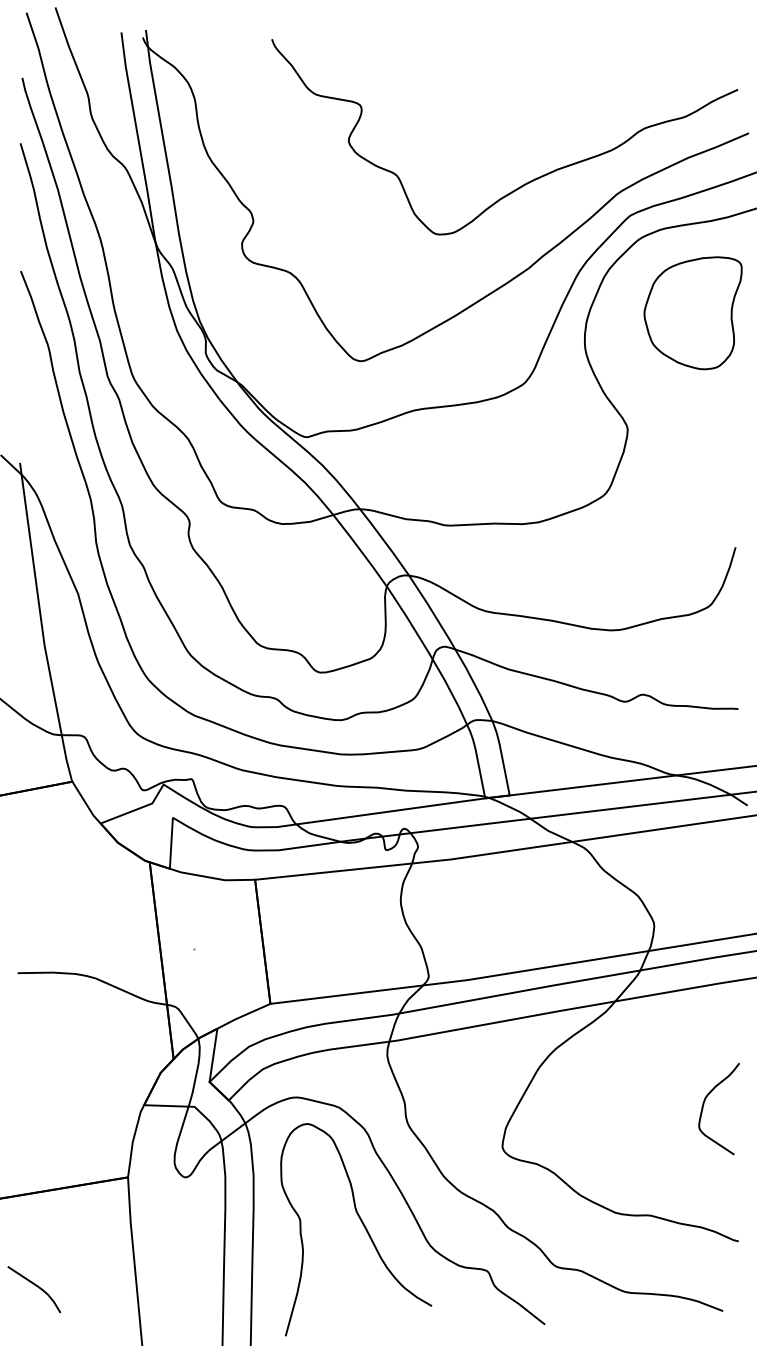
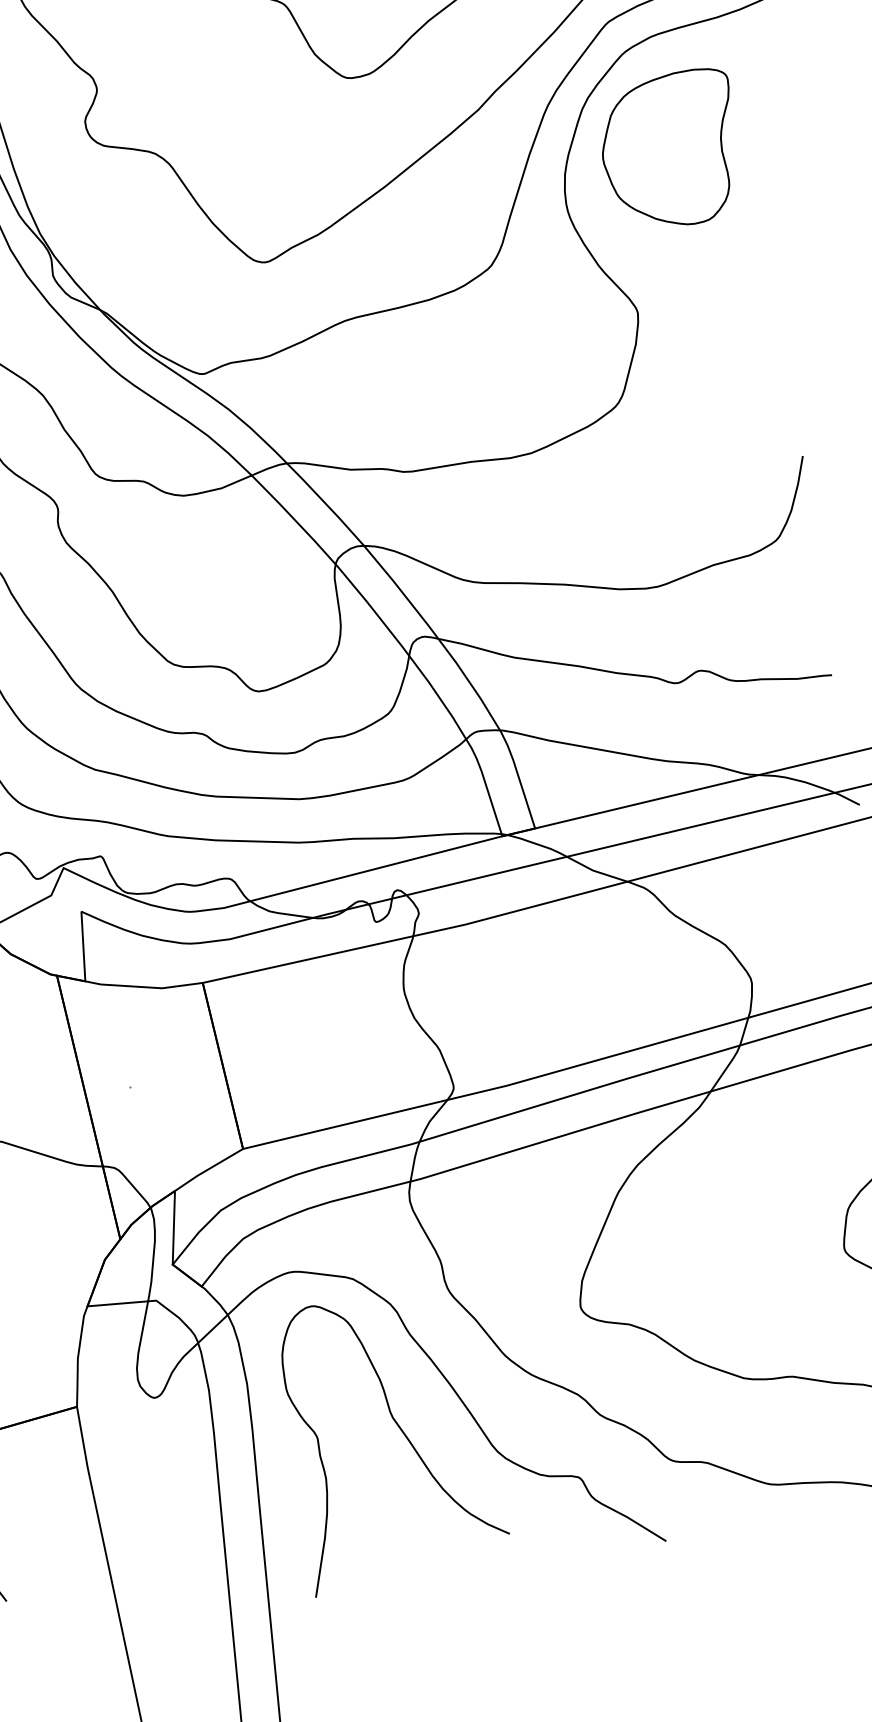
part: (692, 313) -> (668, 150), moved

